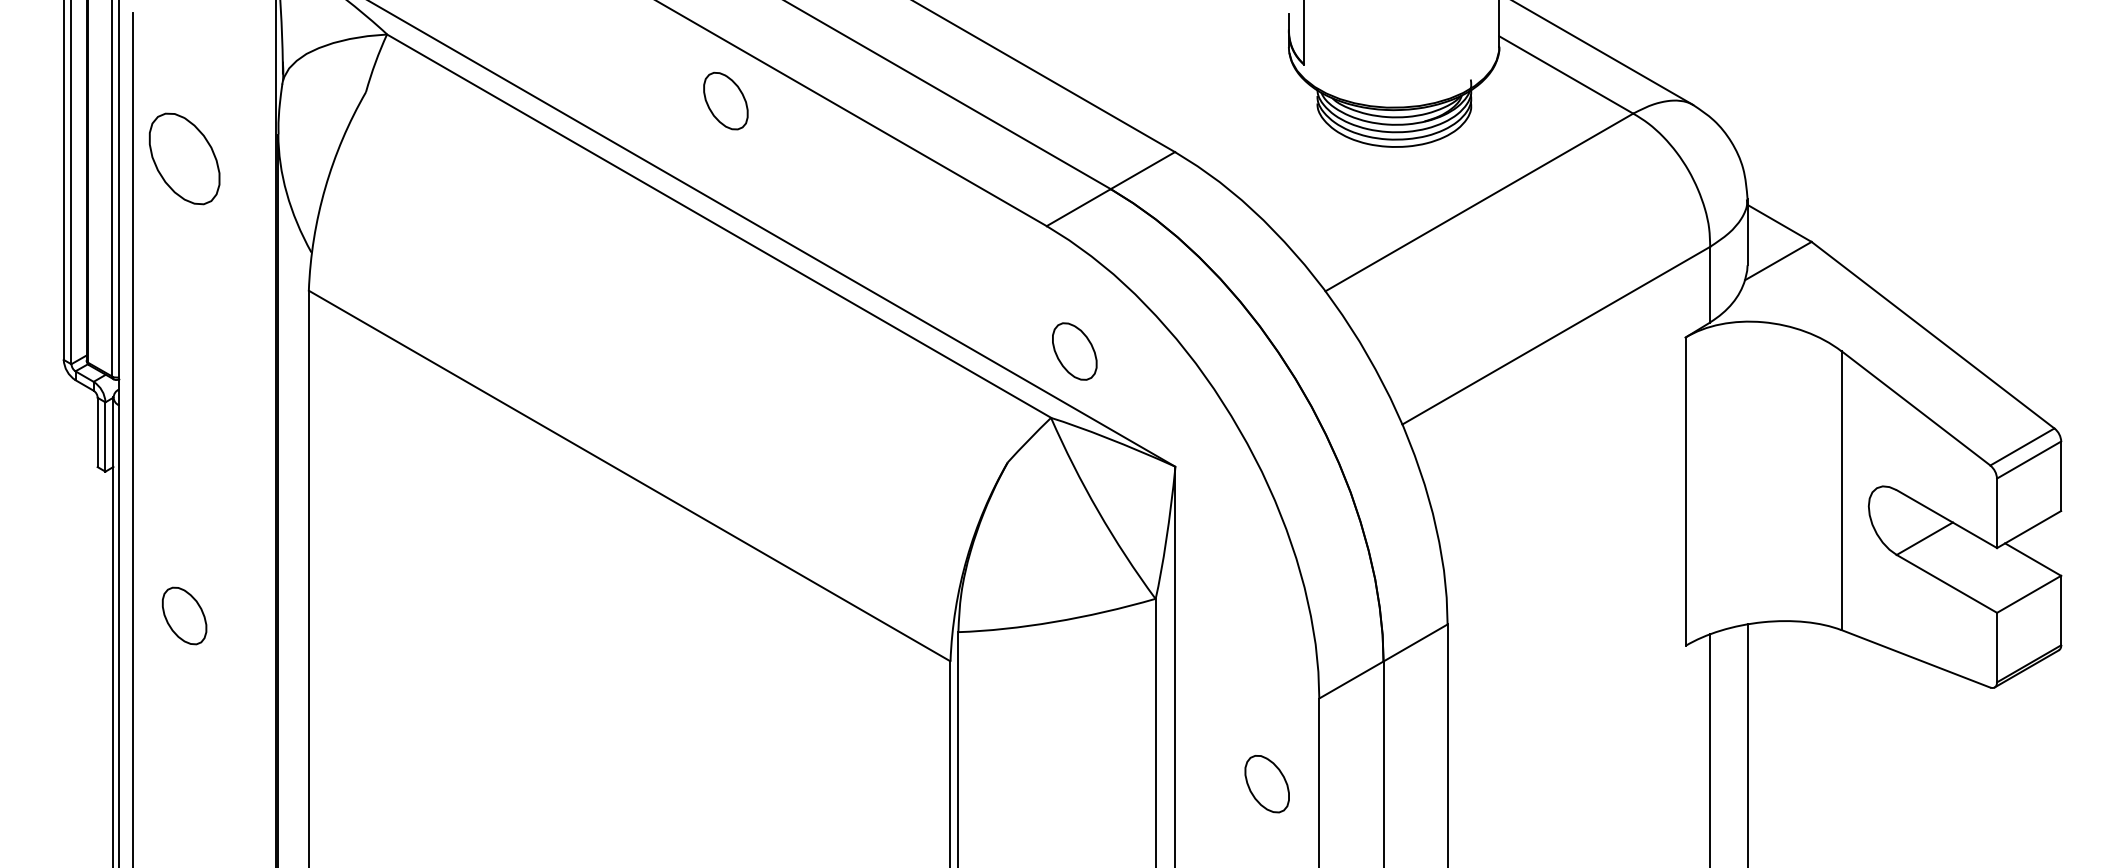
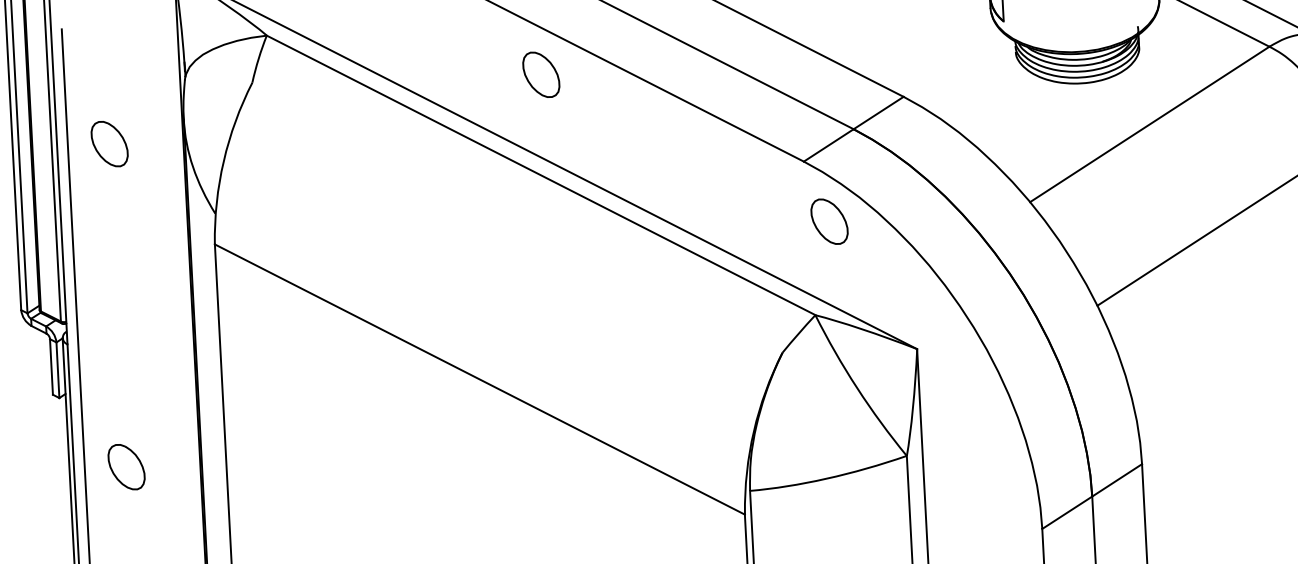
part: (184, 159) -> (109, 144), size x0.62
part: (1074, 351) -> (829, 221), moved
part: (184, 615) -> (126, 466), moved

